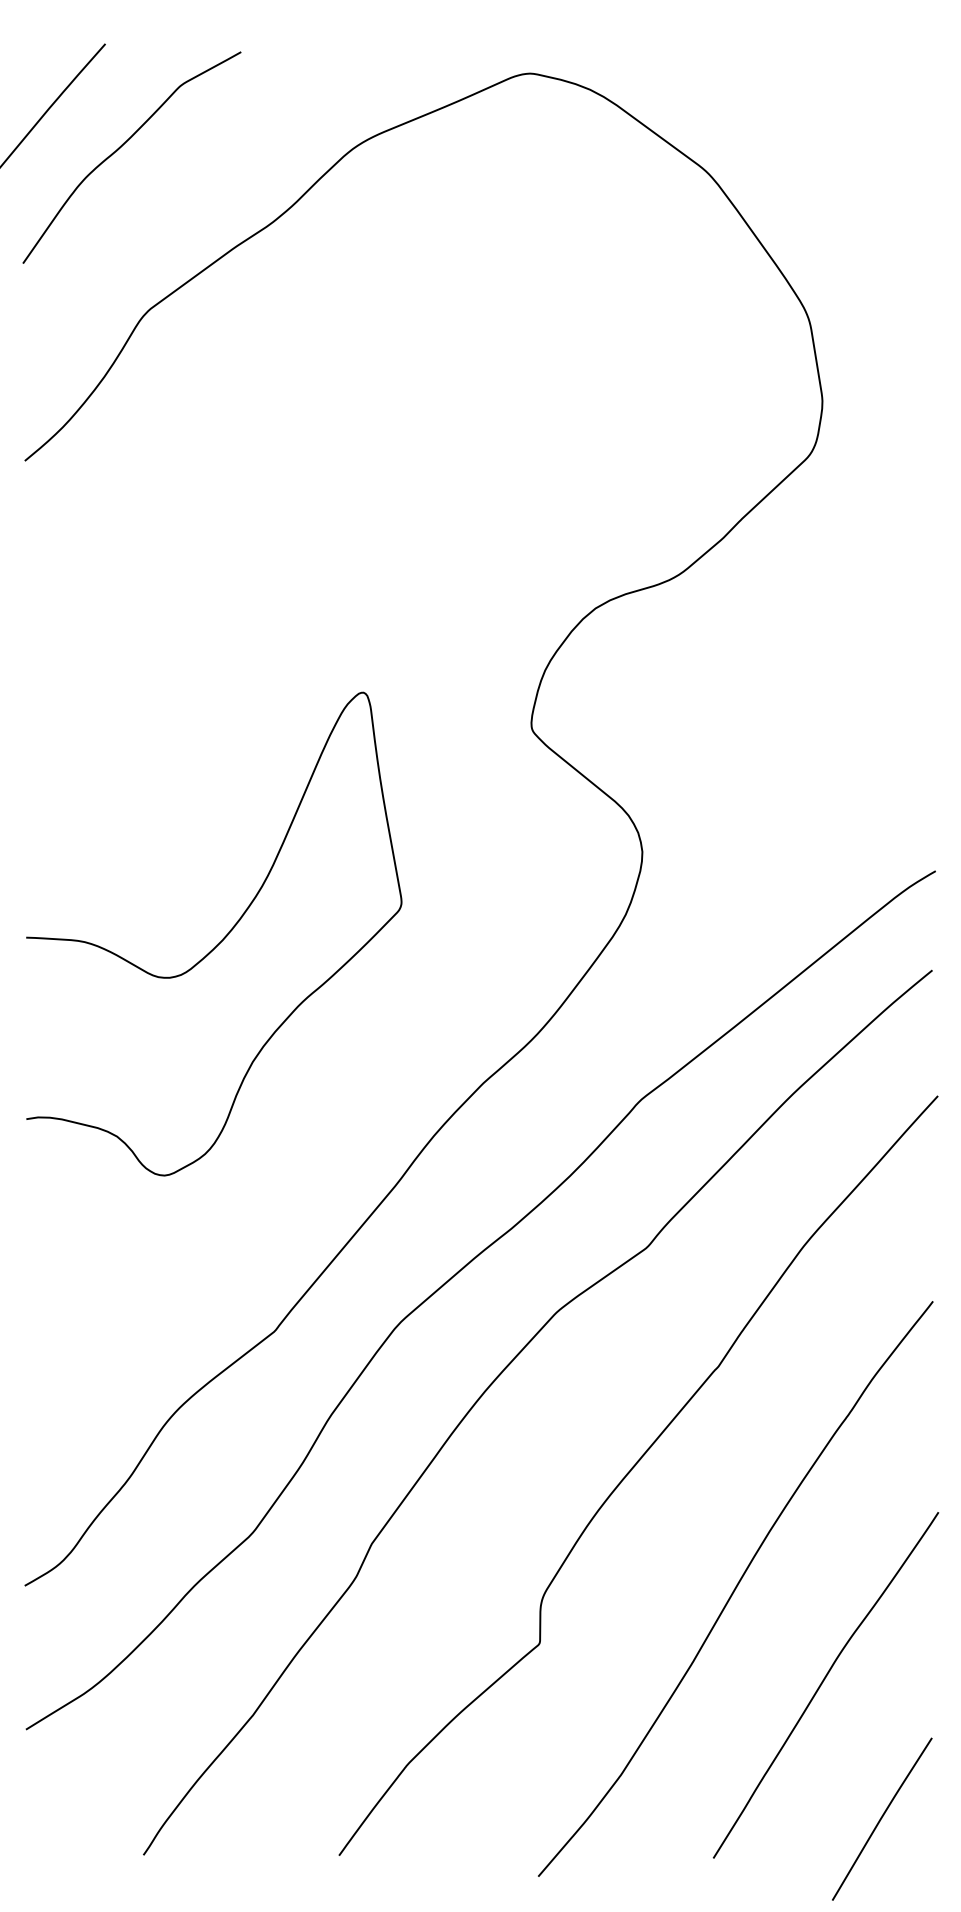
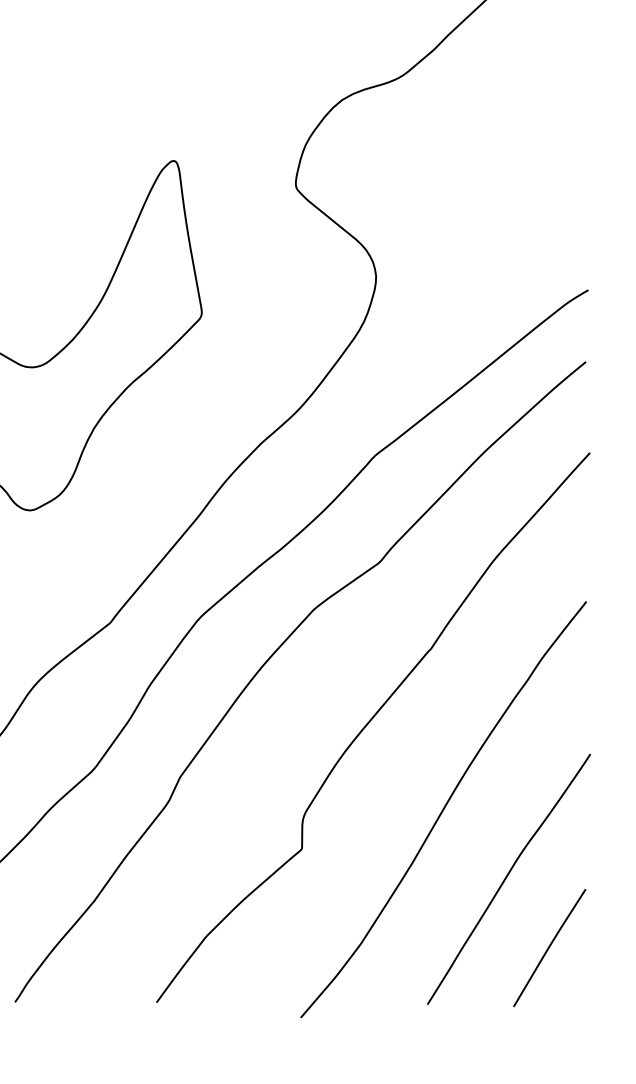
curve: (882, 1818) -> (549, 947), moved

